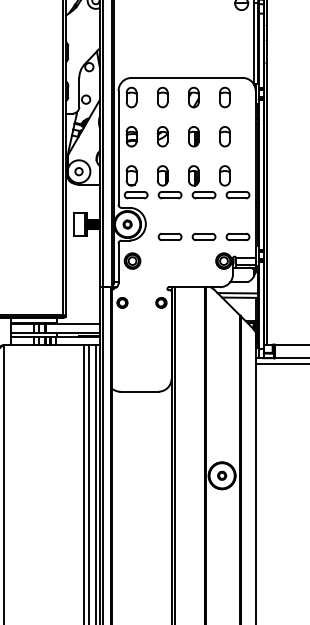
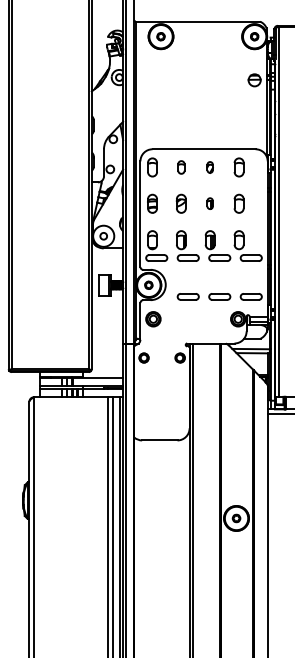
part: (162, 97) -> (181, 167), size x0.7
part: (192, 97) -> (209, 167), size x0.6
part: (192, 136) -> (209, 203), size x0.6

